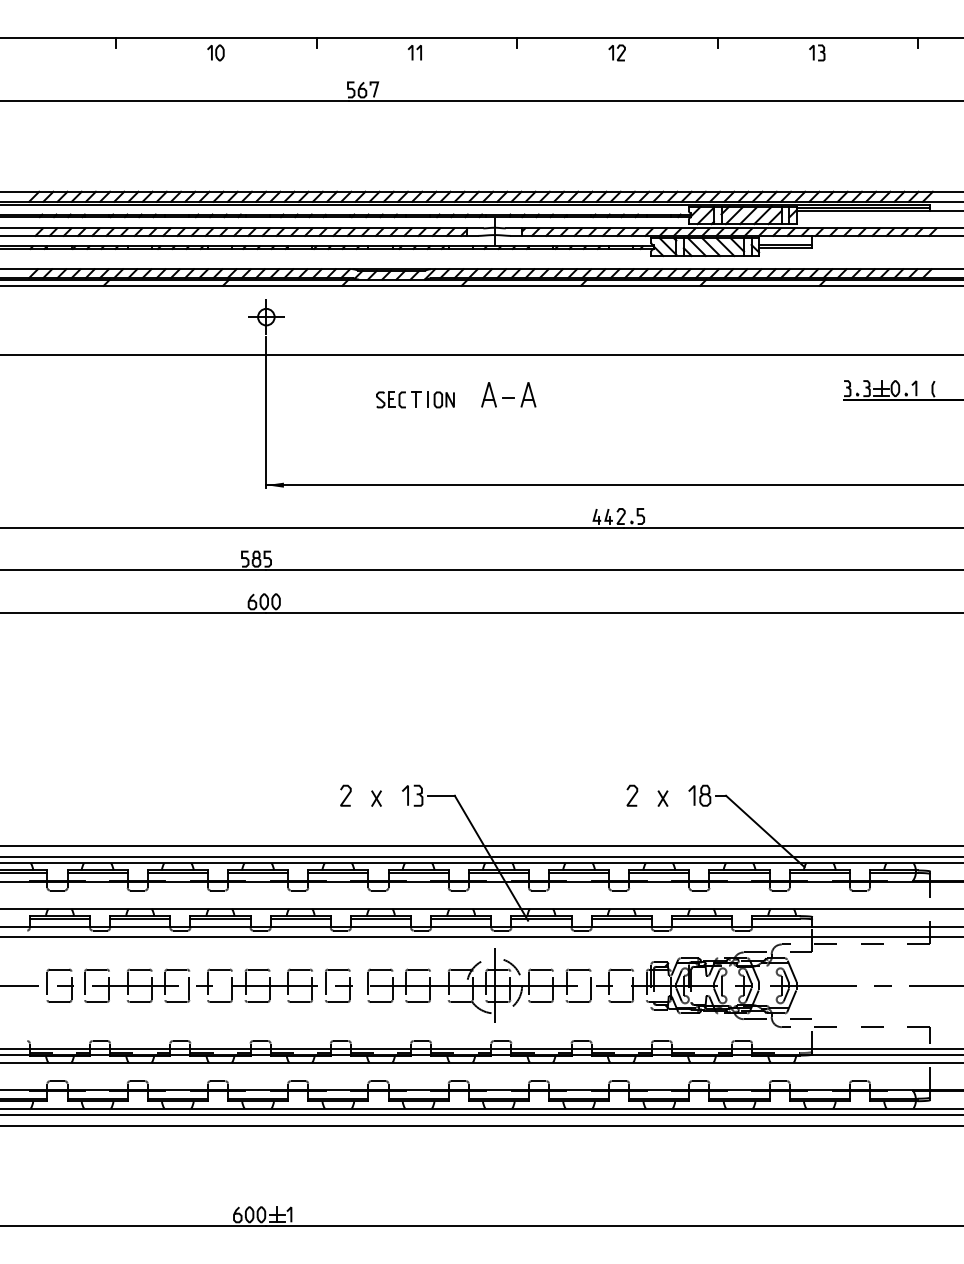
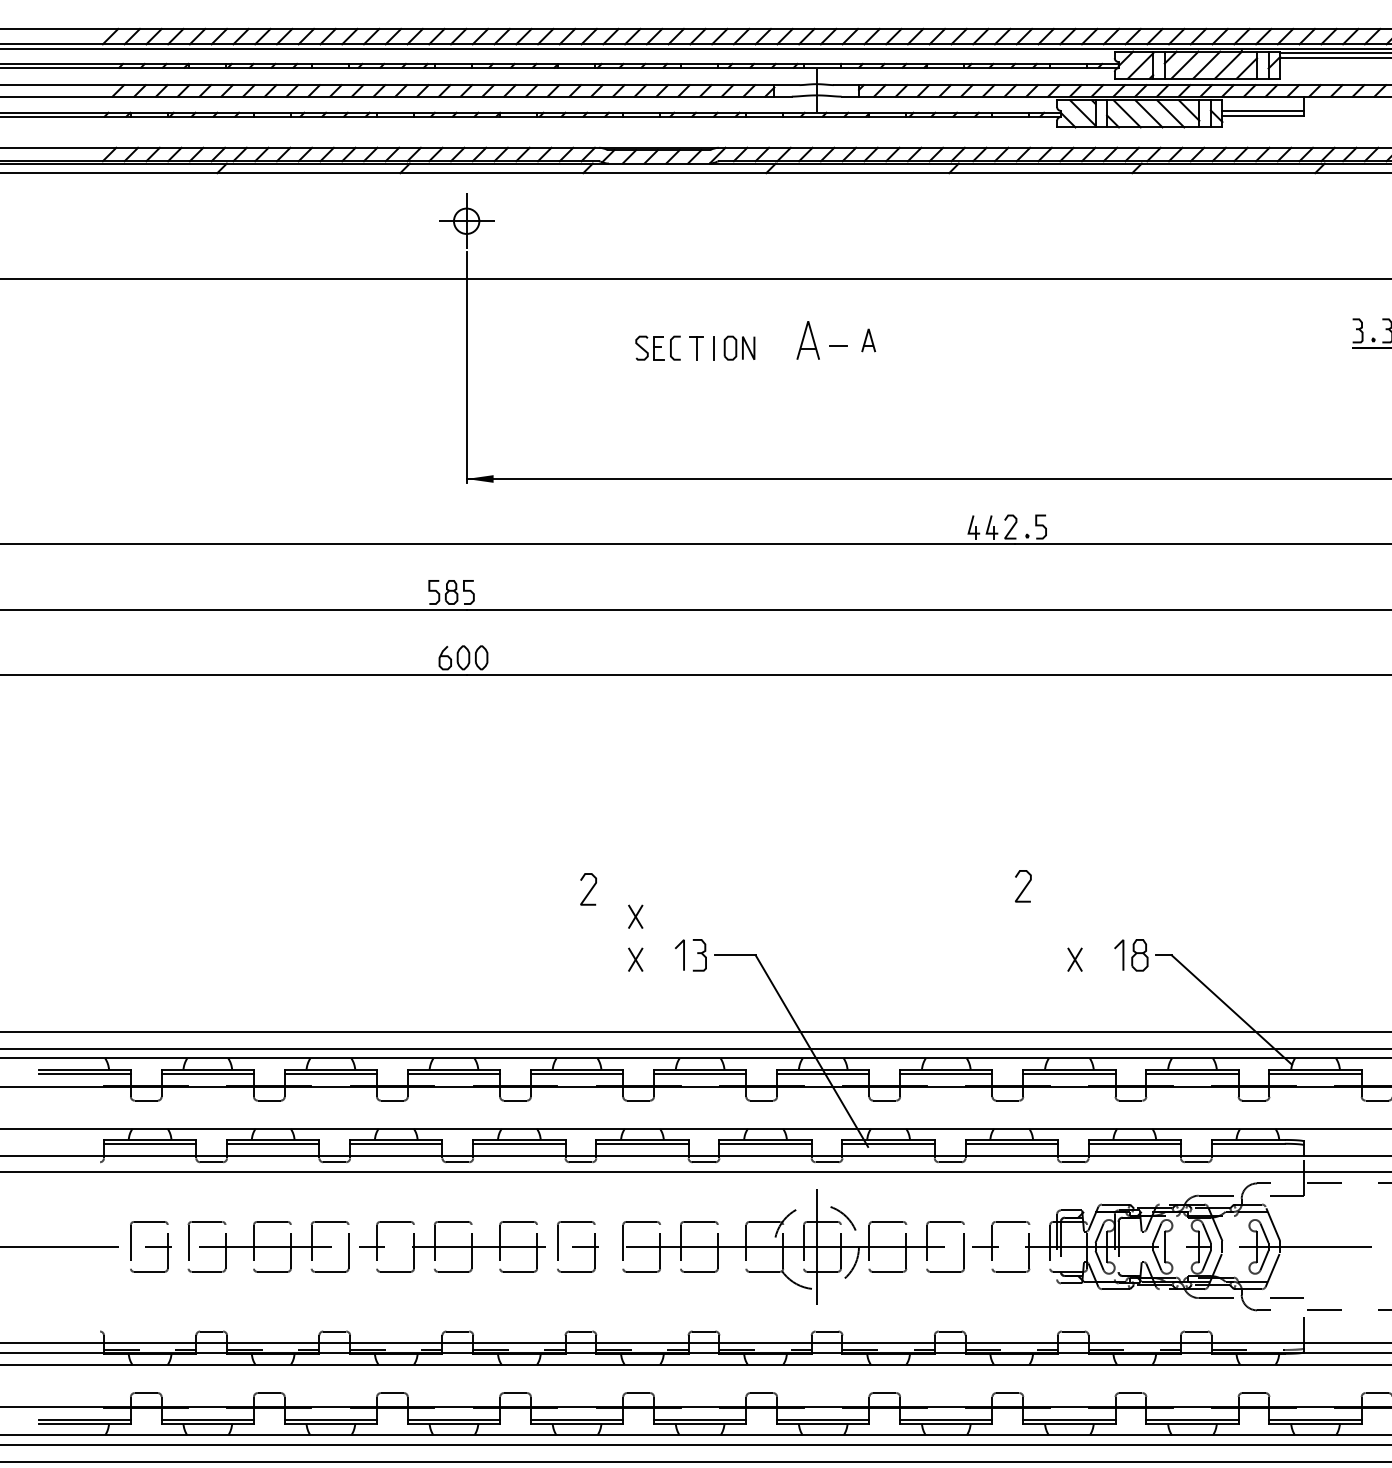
part: (528, 394) -> (868, 339), size x0.6
part: (376, 770) -> (635, 916), added
curve: (346, 795) -> (589, 888), moved
curve: (633, 795) -> (1025, 885), moved

